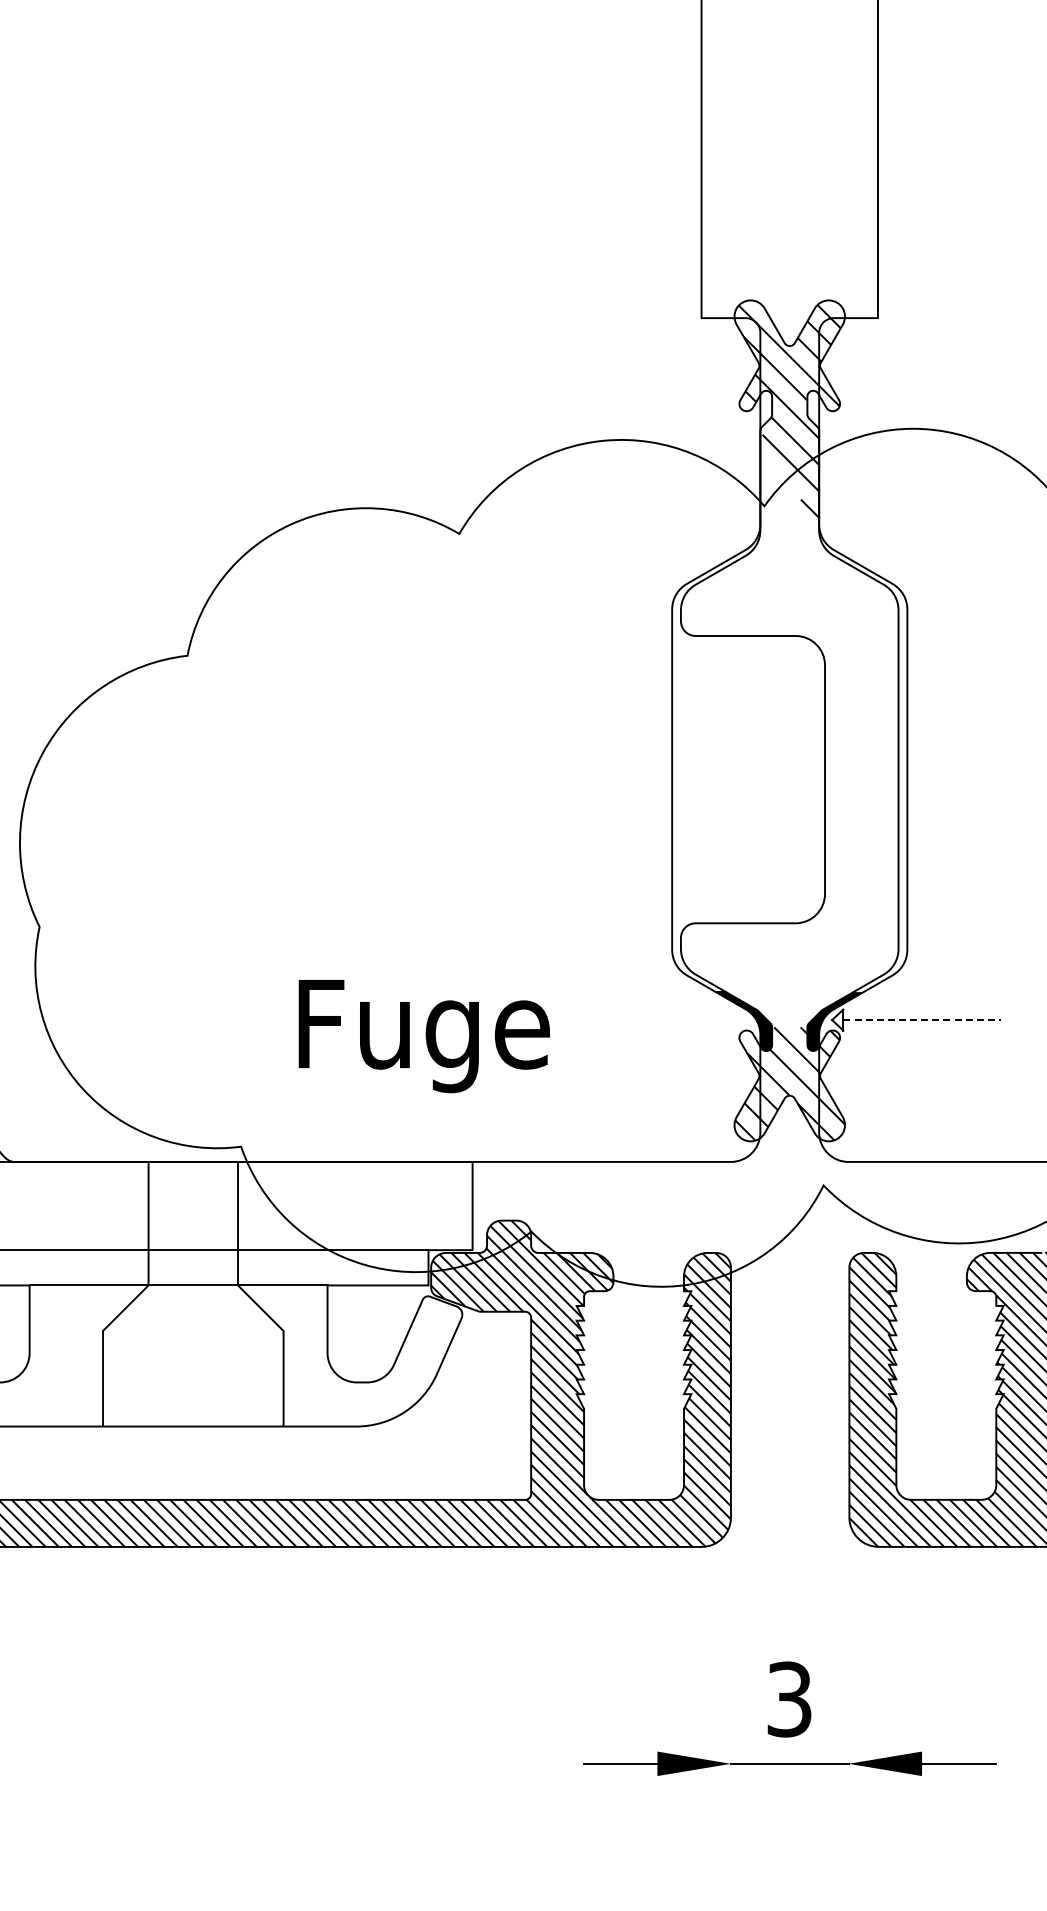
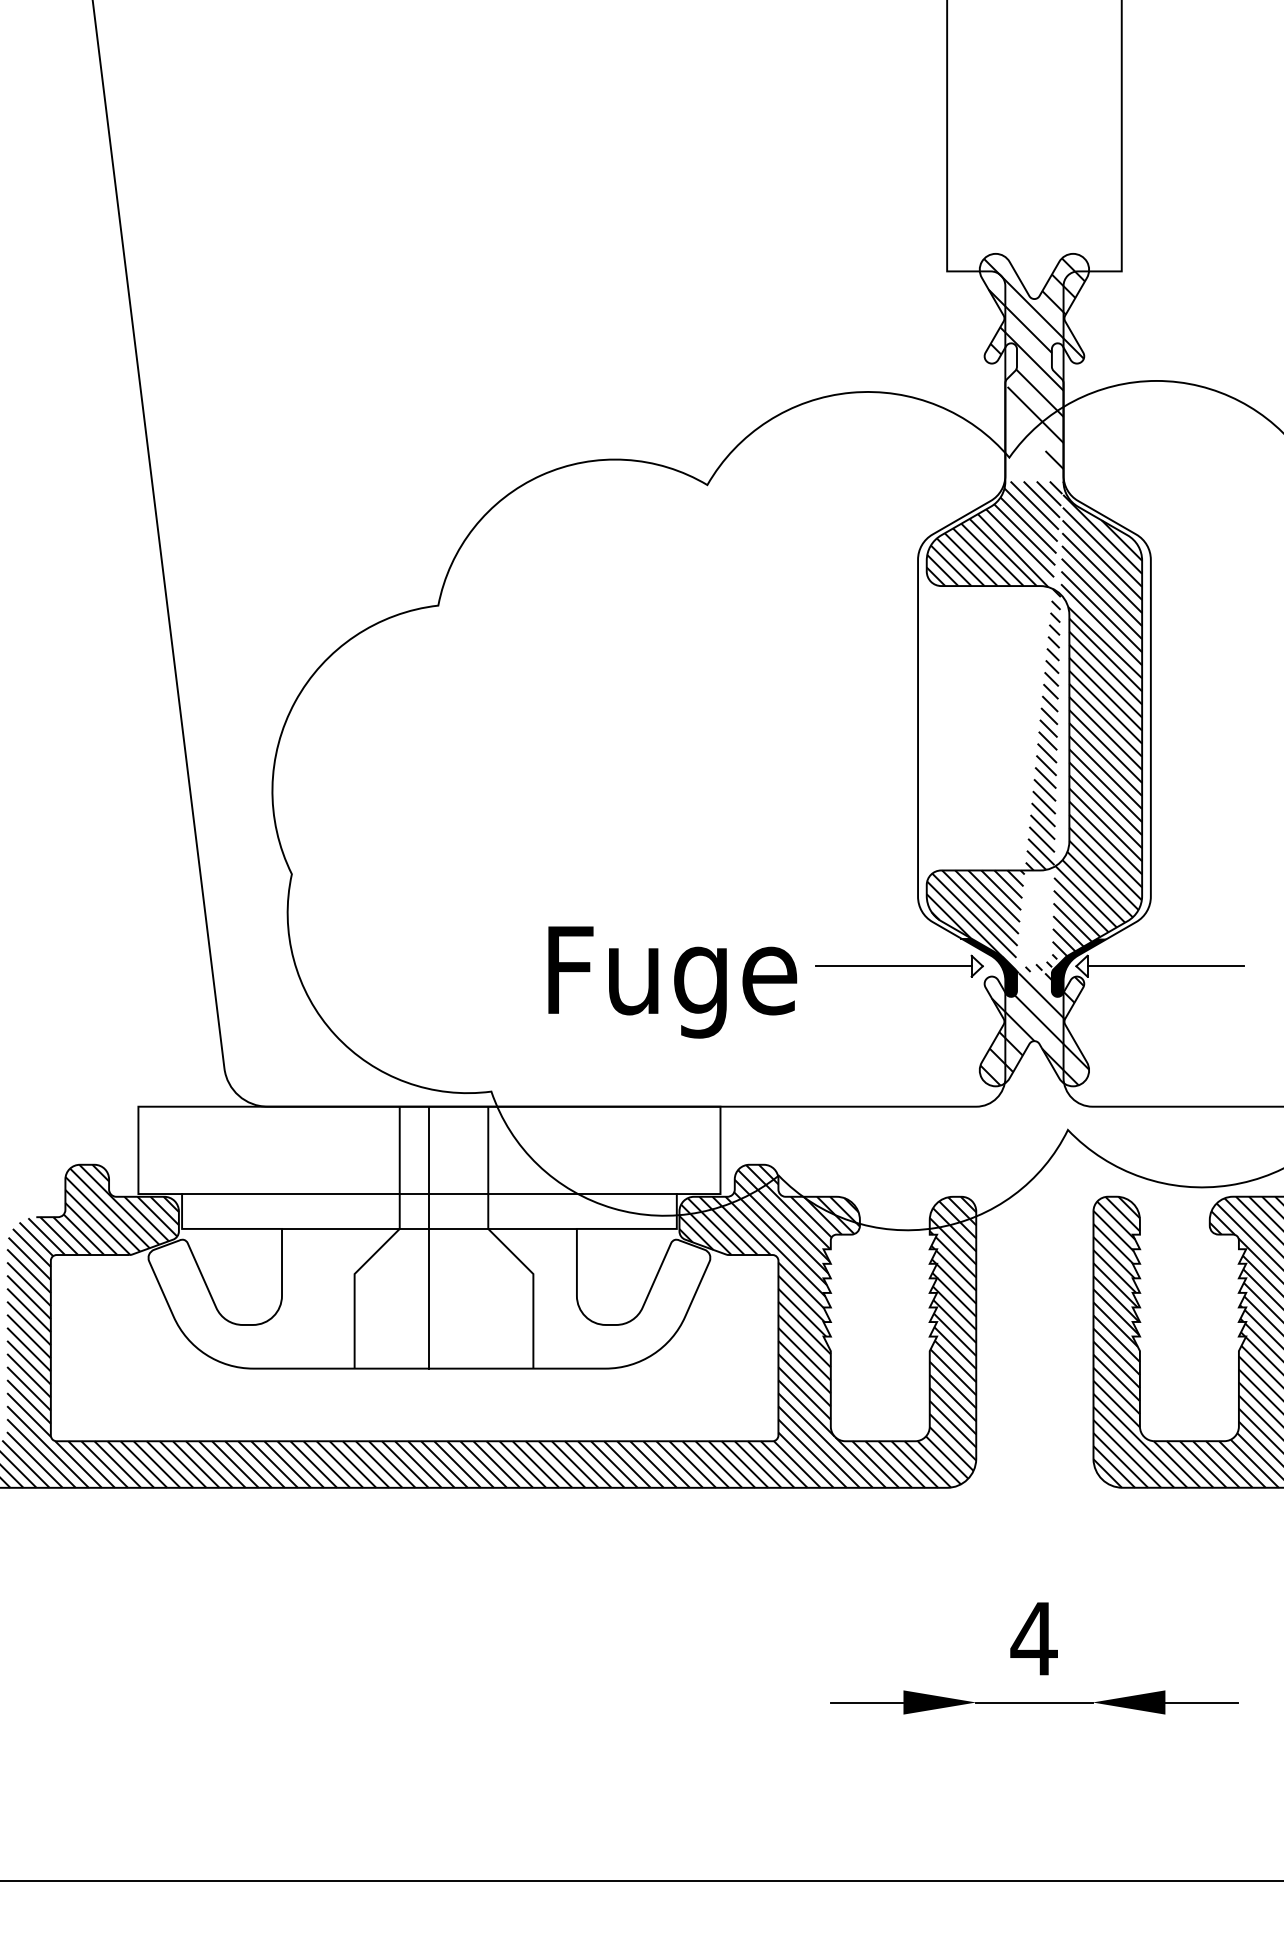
hatch: (789, 778) -> (1034, 727), added
part: (653, 1019) -> (899, 965), added
line: (923, 1020) -> (1166, 966), dashed -> solid
line: (178, 1294) -> (429, 1237), added
text: (788, 1699) -> (1033, 1638), 3 -> 4

